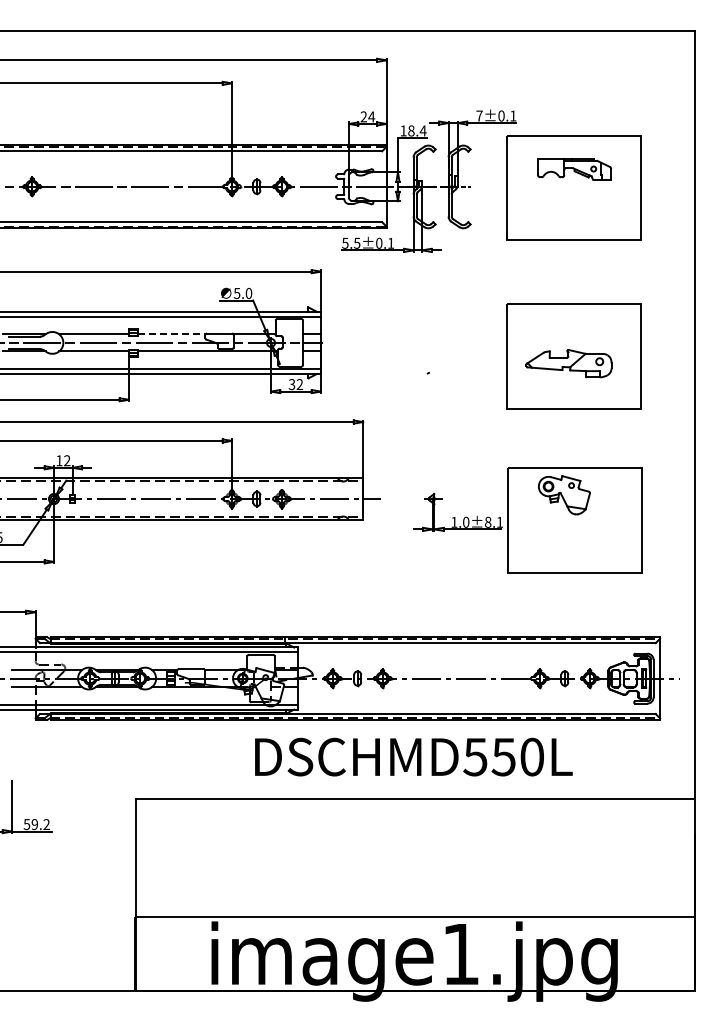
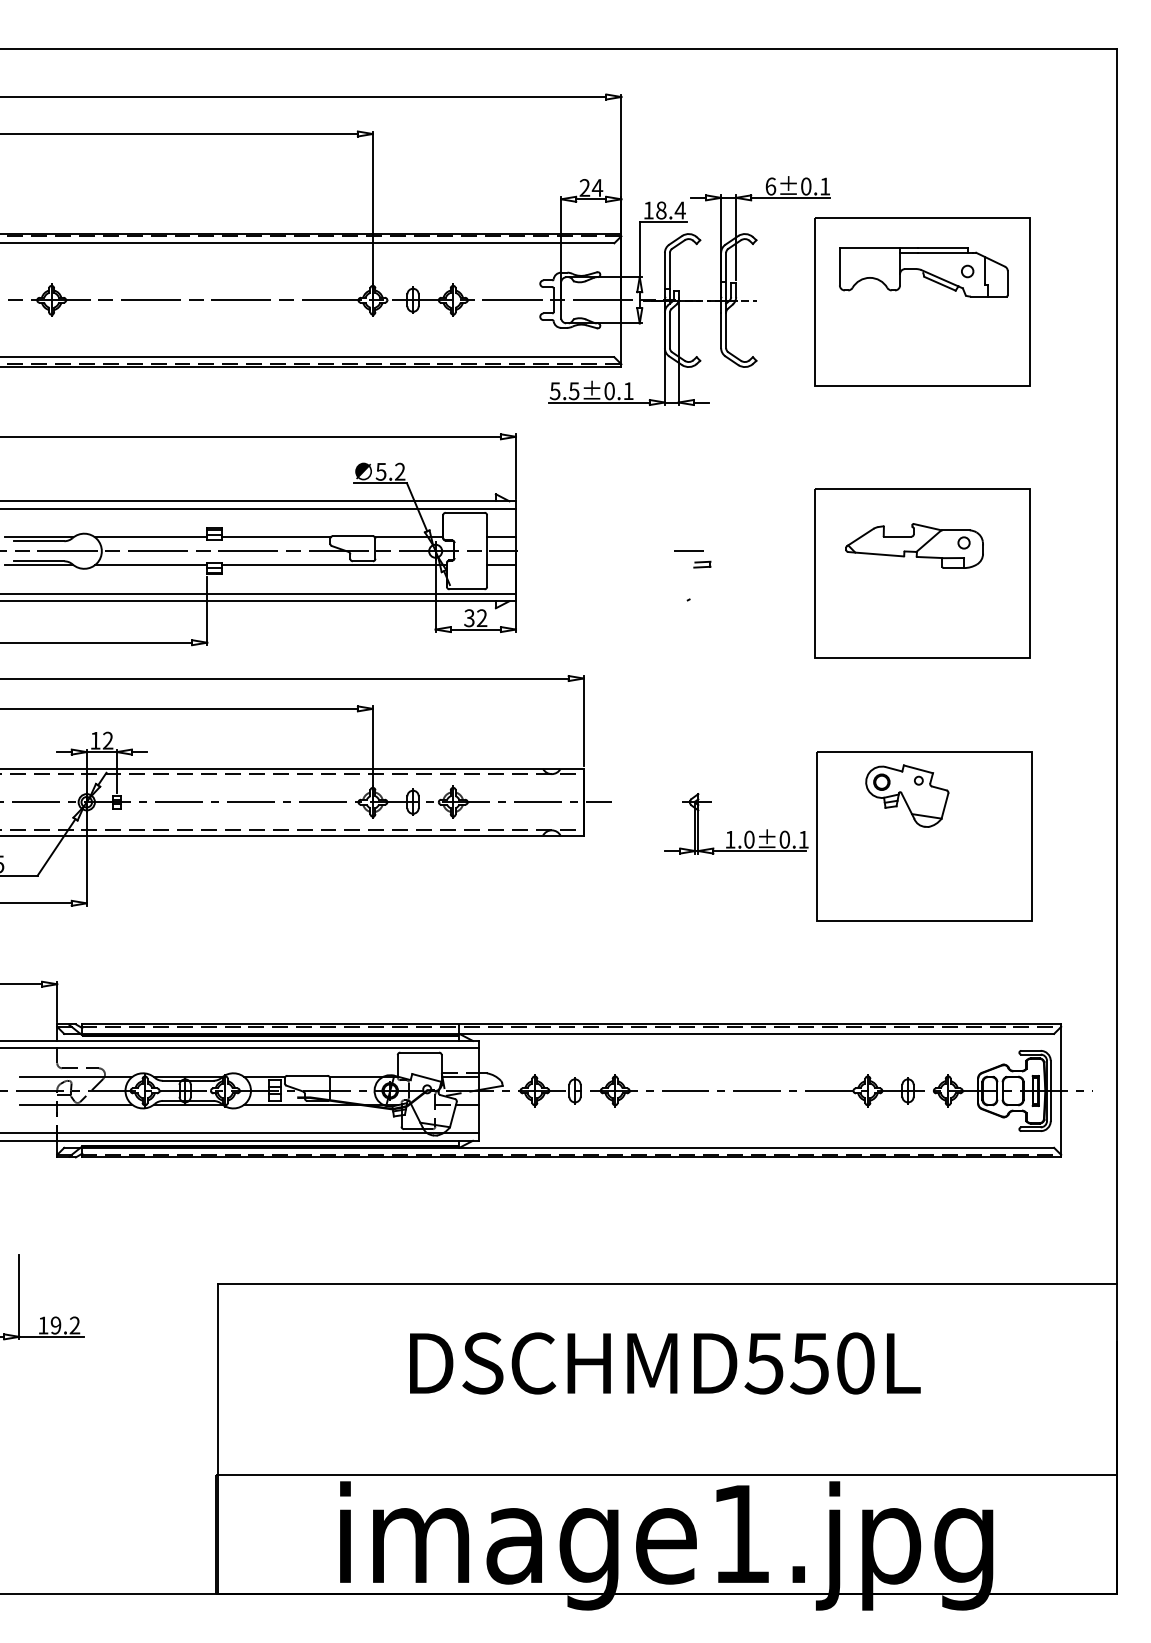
text: (479, 115) -> (770, 185), 7±0.1 -> 6±0.1
part: (574, 169) -> (923, 272), size x1.43
text: (248, 293) -> (399, 471), 5.0 -> 5.2
line: (171, 334) -> (275, 537), dashed -> solid
part: (430, 347) -> (692, 558), added
part: (568, 363) -> (913, 545), moved
text: (488, 522) -> (785, 839), 1.0±8.1 -> 1.0±0.1
text: (413, 756) -> (664, 1362), moved
text: (26, 824) -> (42, 1325), 59.2 -> 19.2

